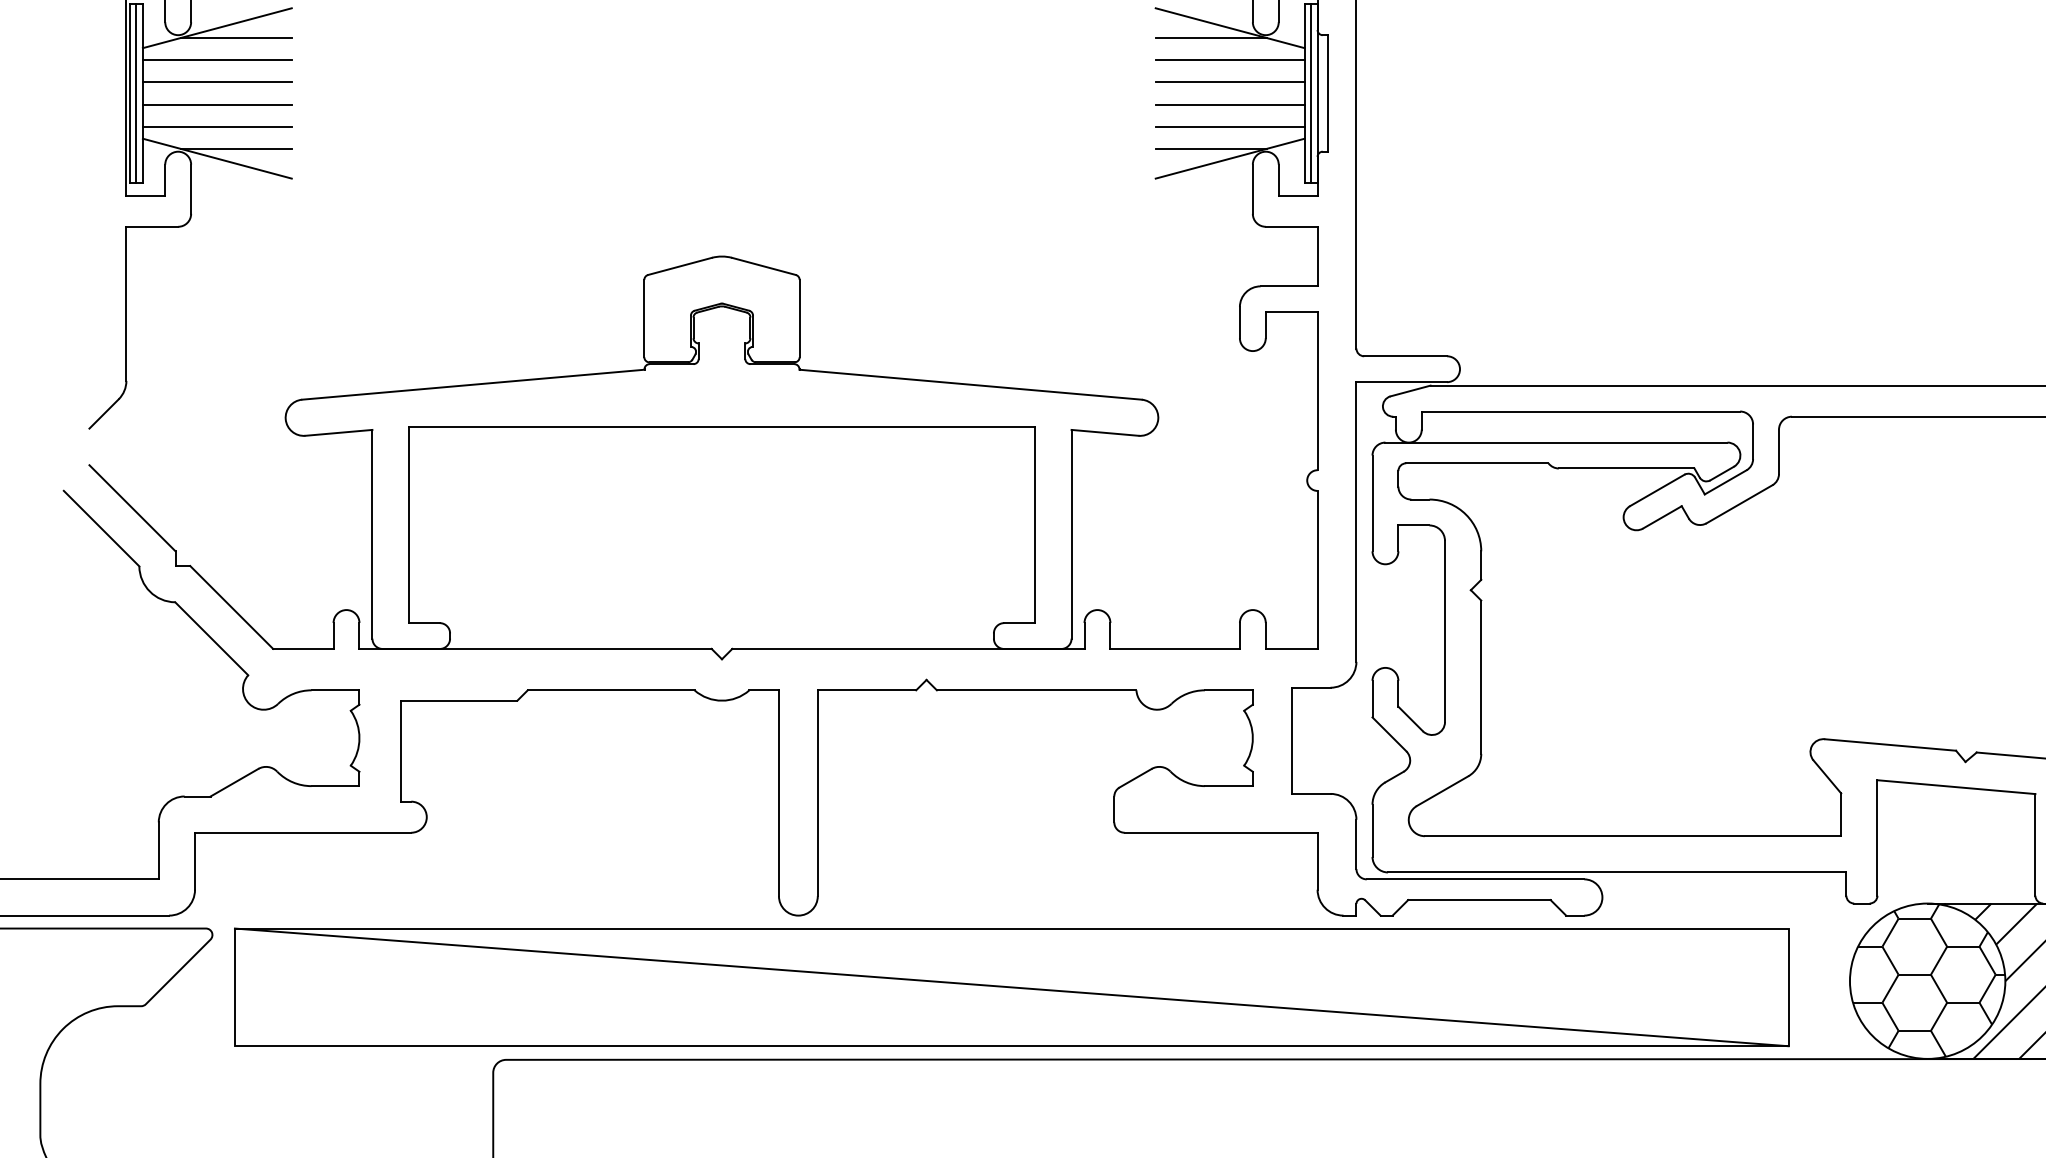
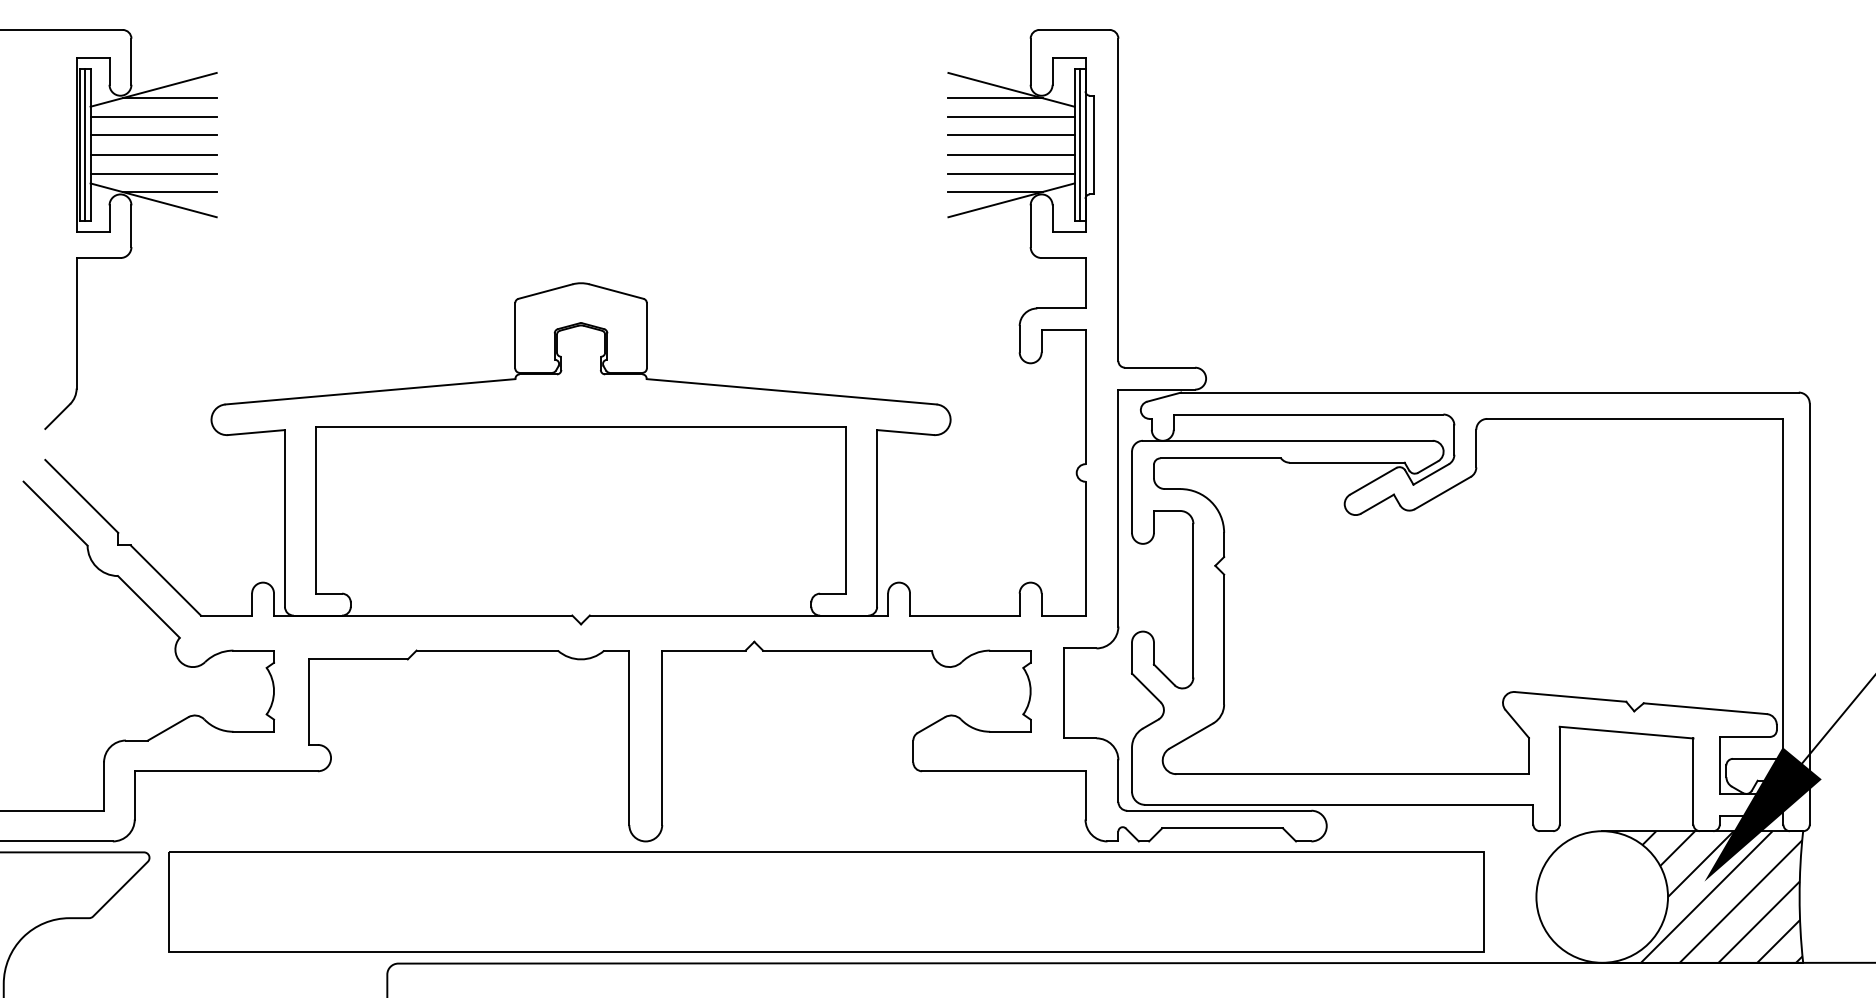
hatch: (1929, 979) -> (1603, 895), removed
line: (1011, 987) -> (826, 902), removed

